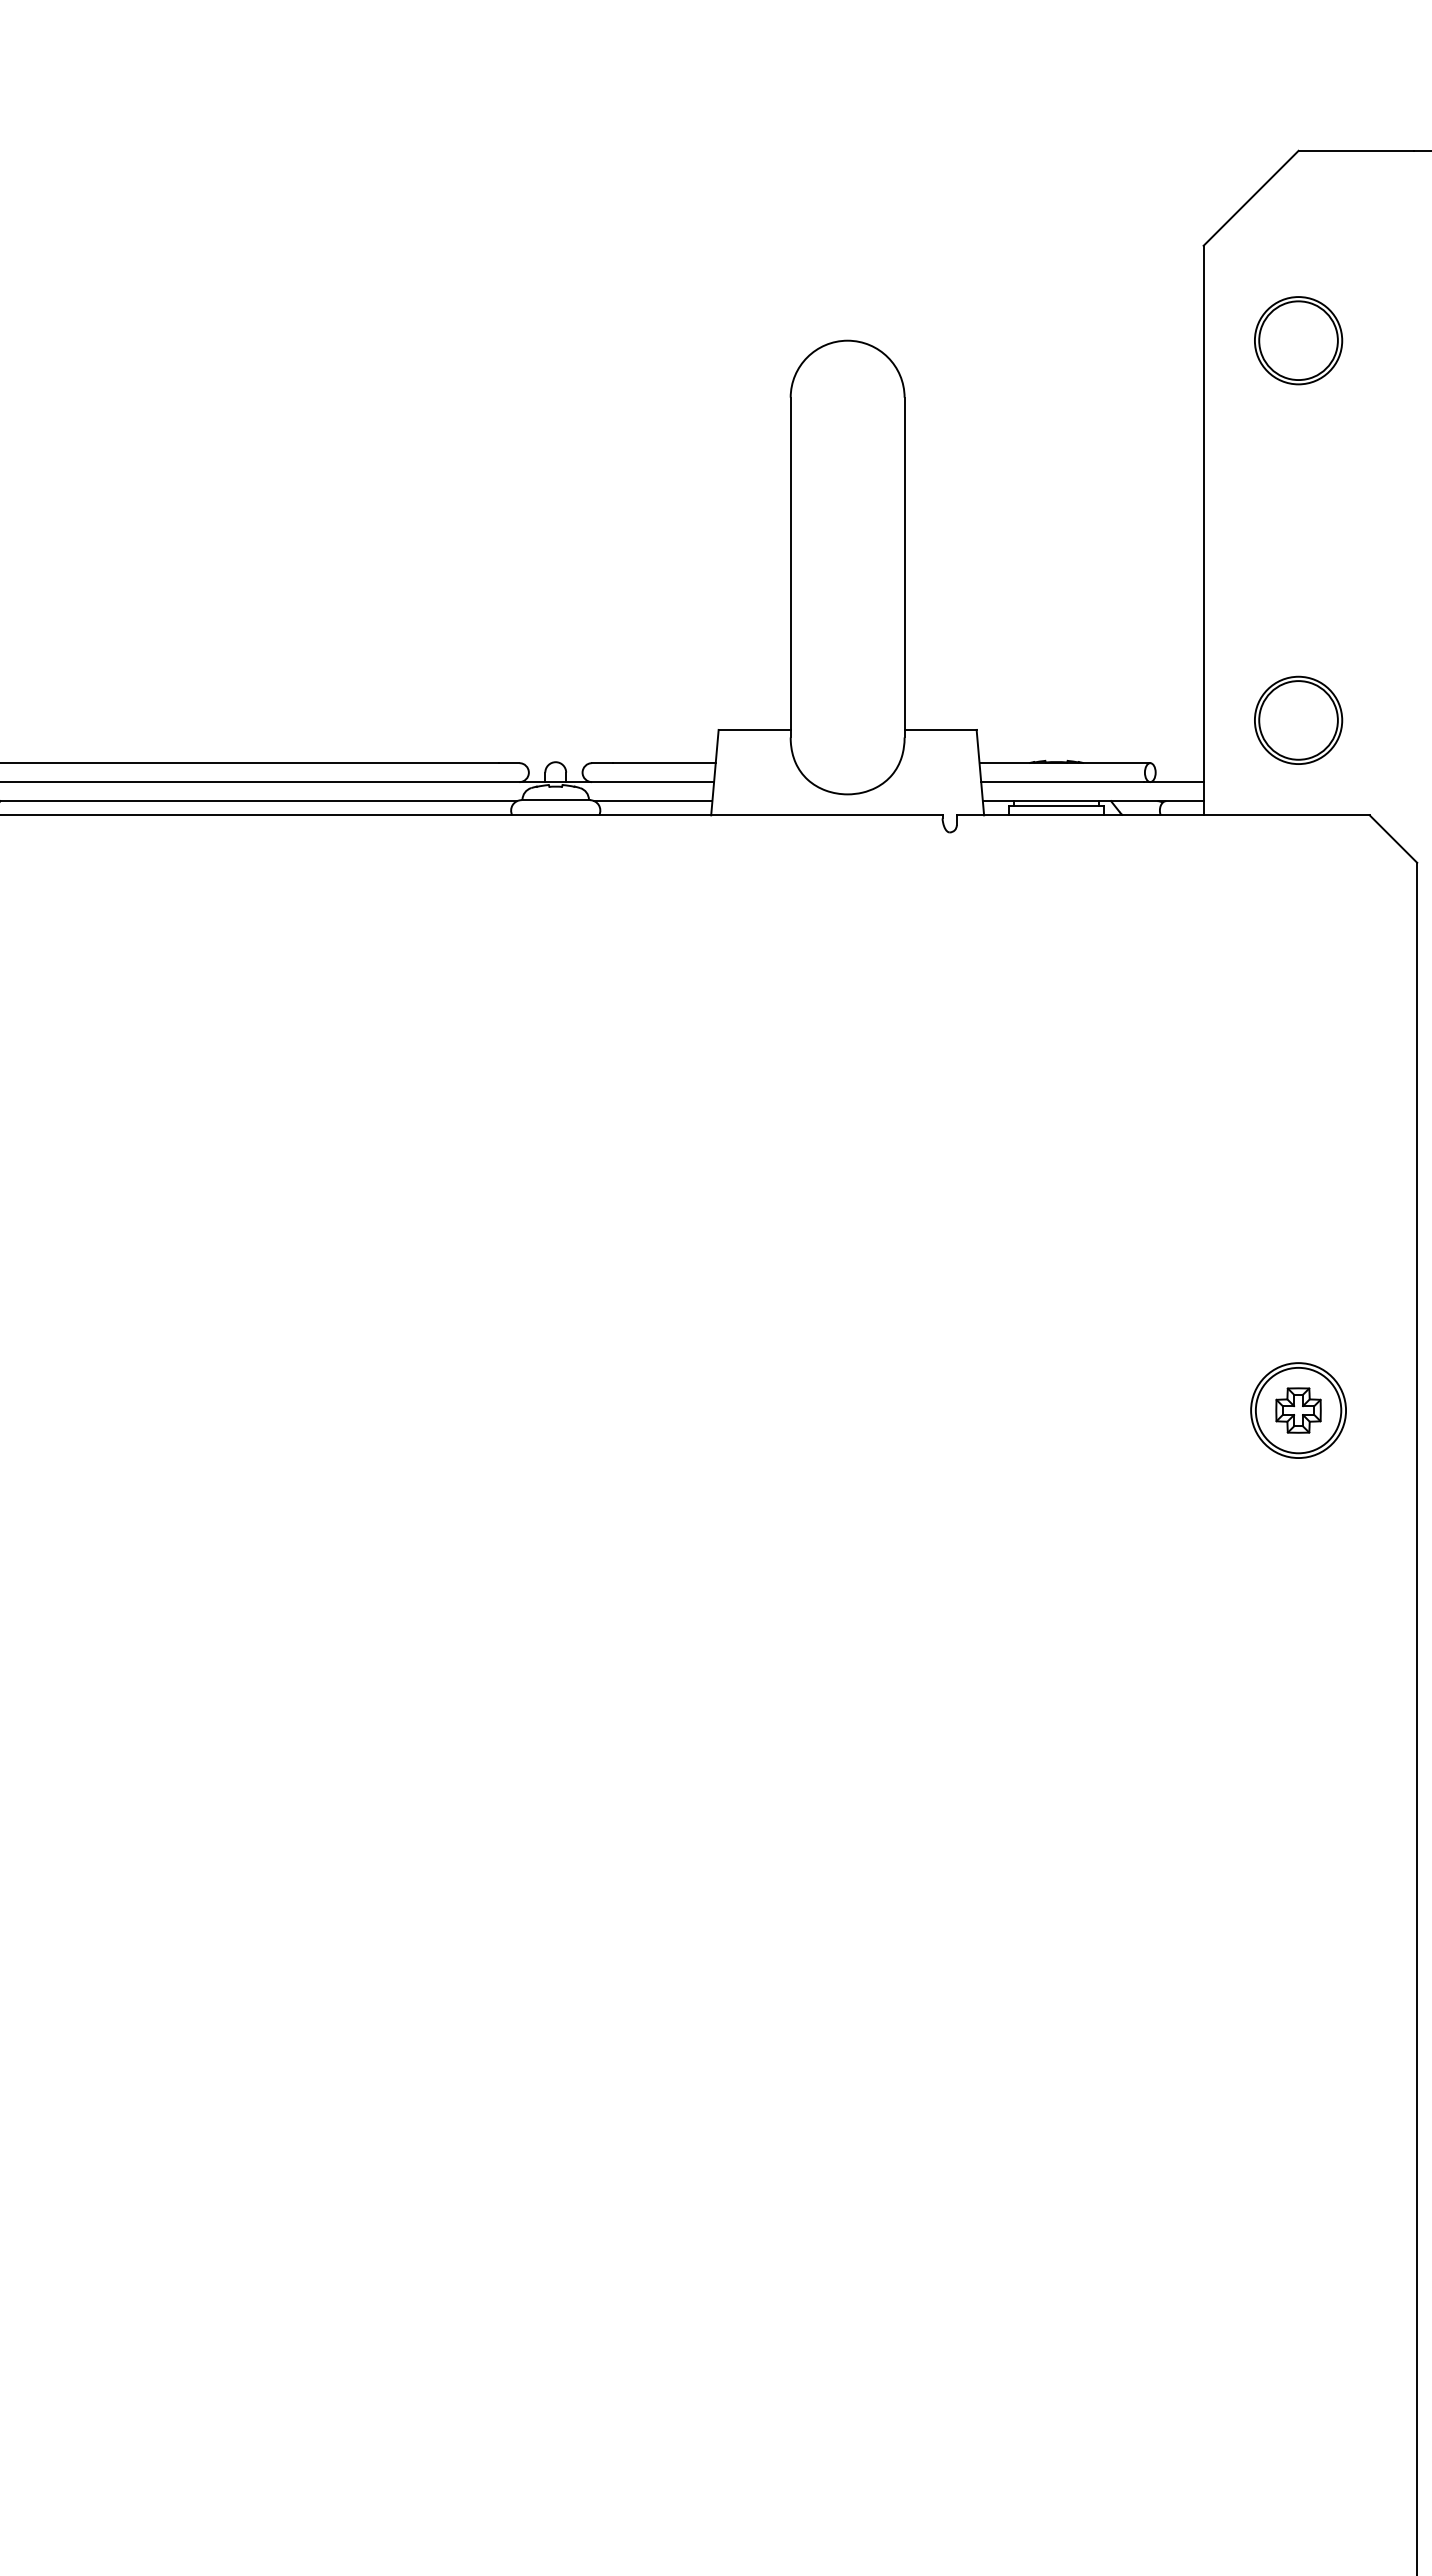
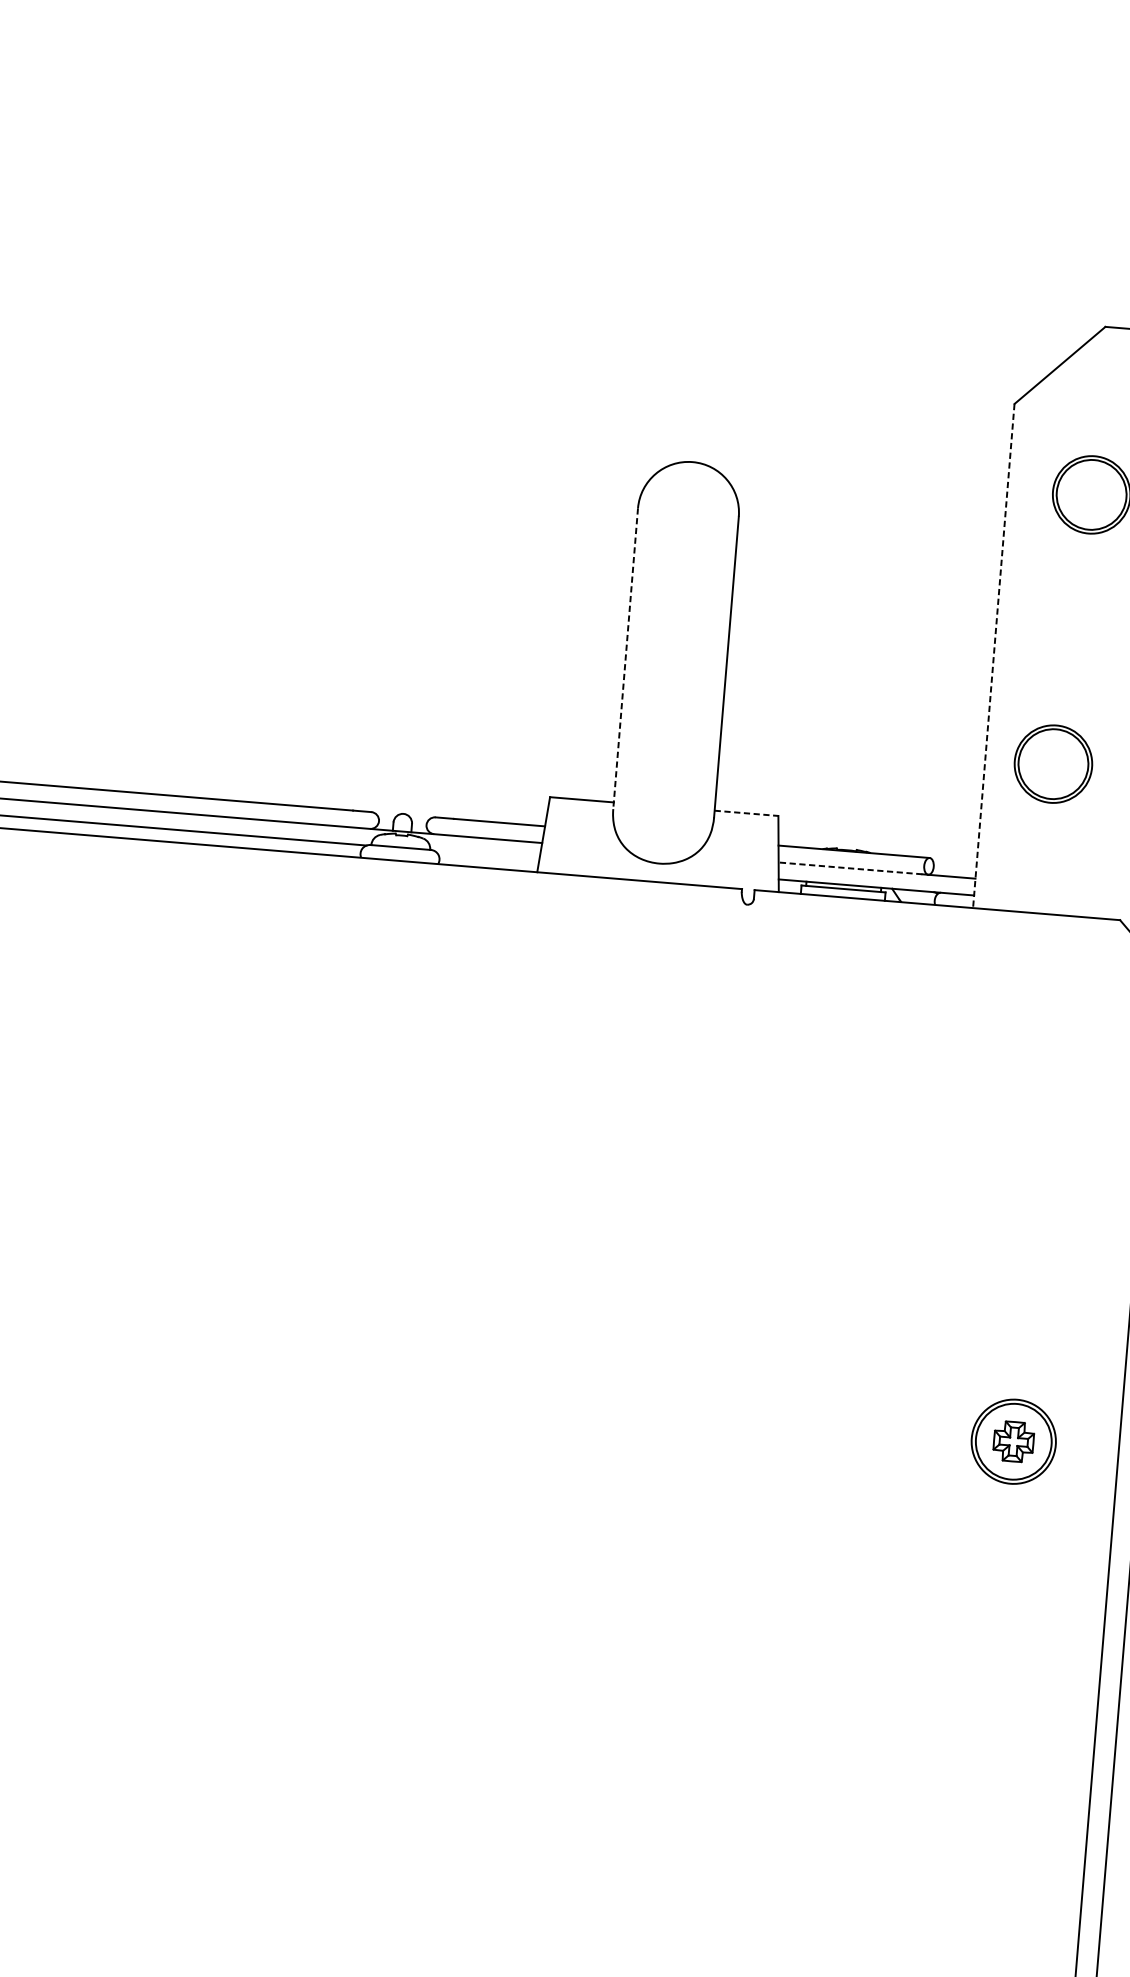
line: (1203, 530) -> (993, 655), solid -> dashed
line: (790, 567) -> (625, 658), solid -> dashed
part: (1298, 719) -> (1053, 763), moved
line: (941, 729) -> (747, 813), solid -> dashed
line: (1061, 782) -> (849, 868), solid -> dashed
line: (653, 801) -> (487, 855), removed

